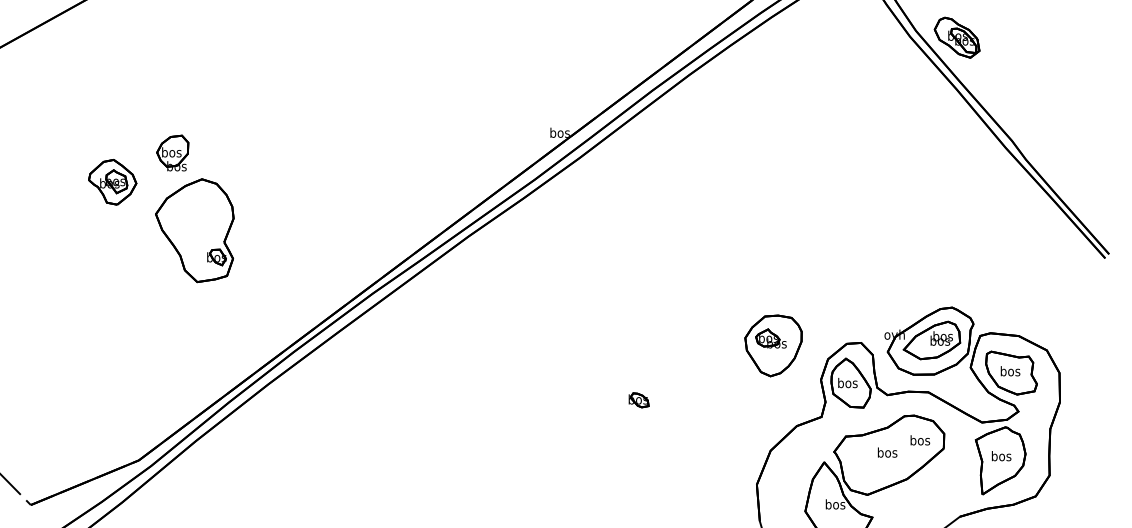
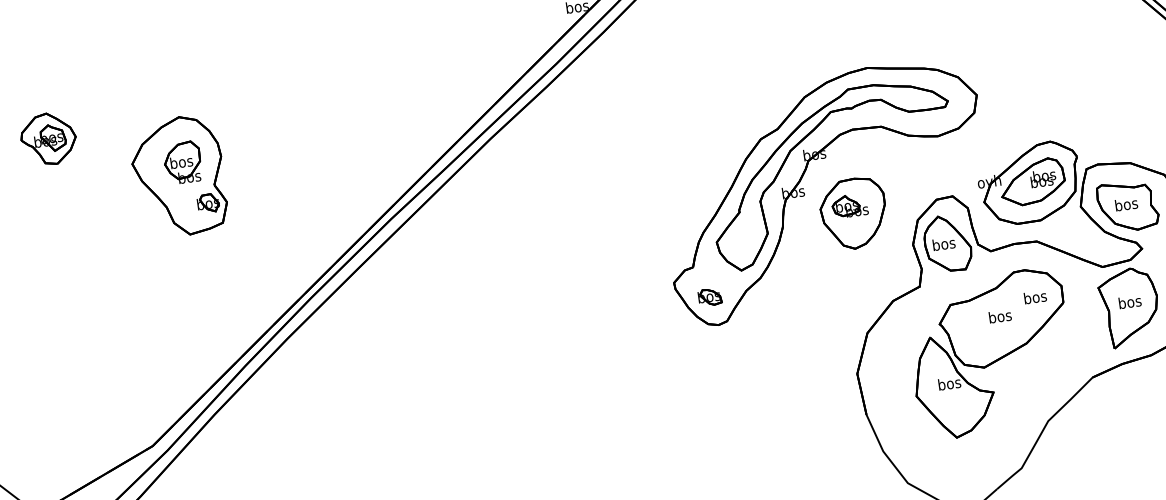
part: (172, 152) -> (182, 162), moved
part: (112, 182) -> (48, 139), moved
part: (733, 323) -> (804, 194), added

